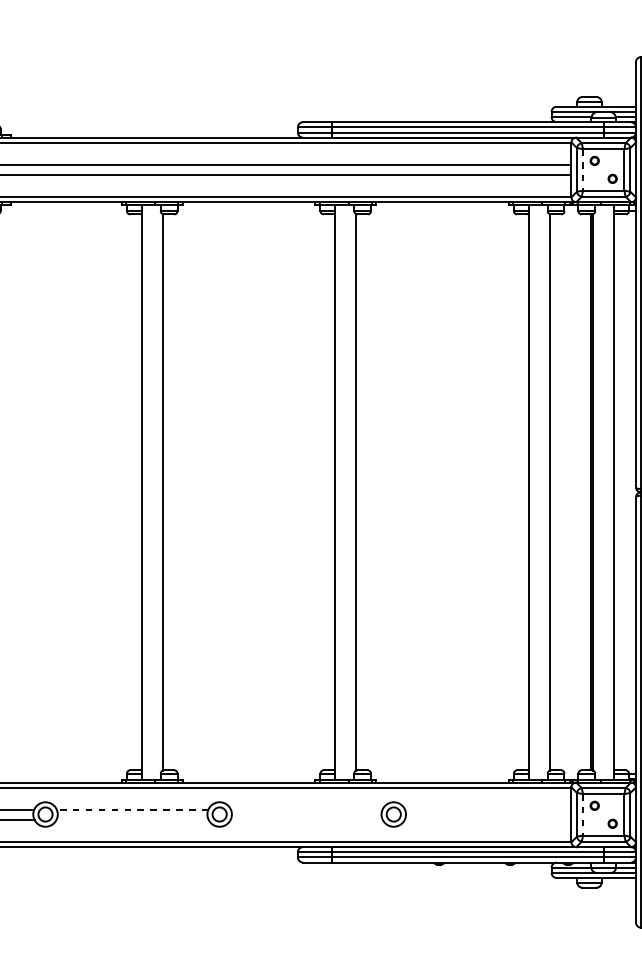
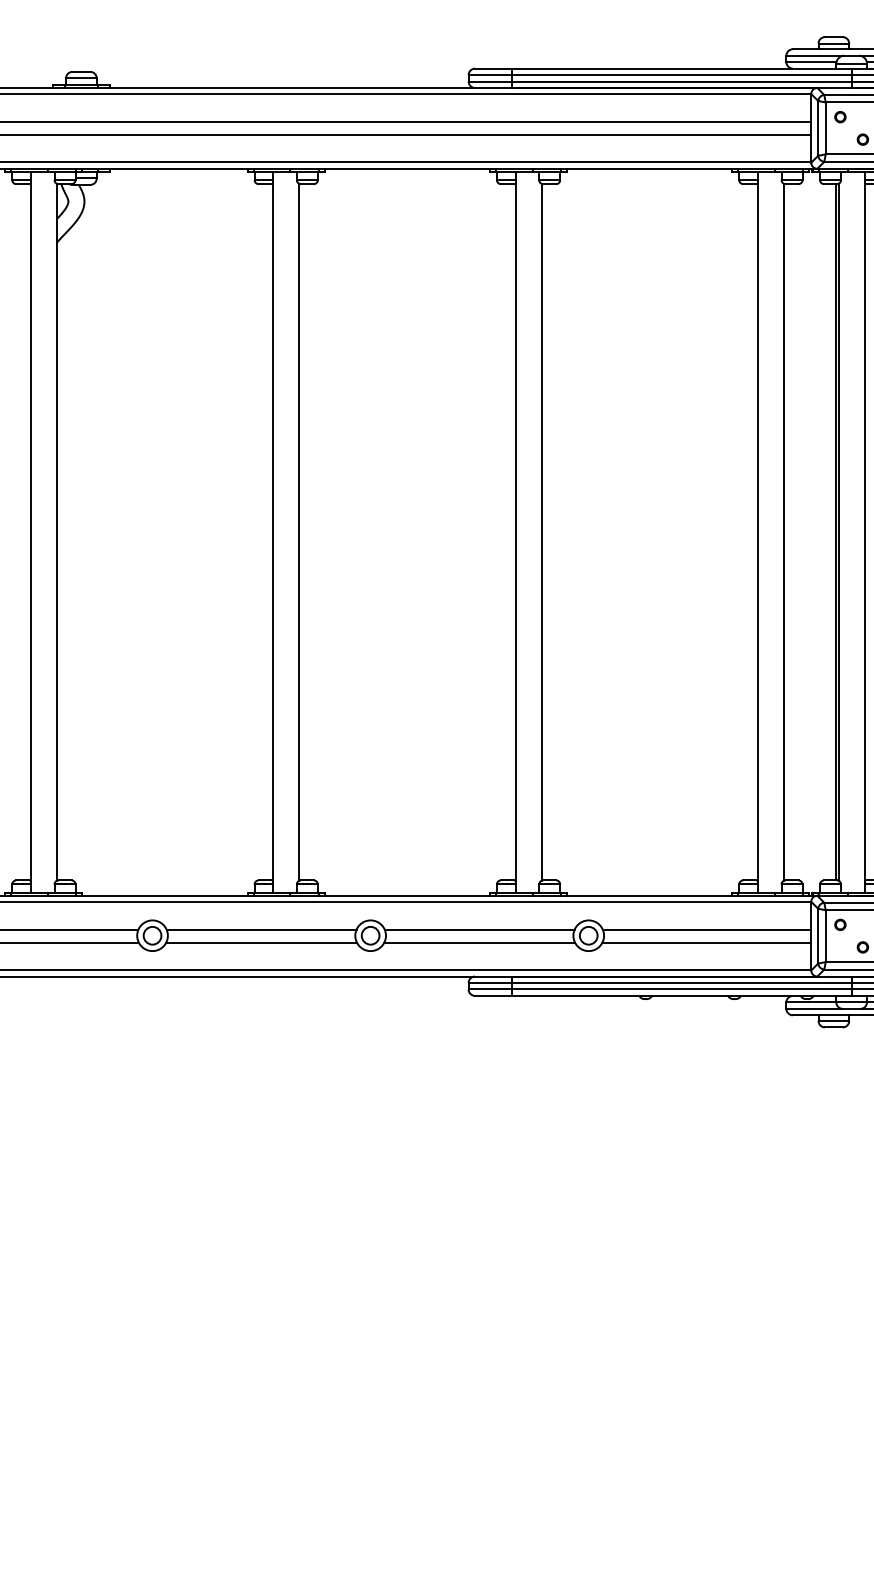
line: (582, 169) -> (825, 128), dashed -> solid
line: (132, 809) -> (261, 929), dashed -> solid
line: (306, 809) -> (479, 929), added
line: (487, 809) -> (706, 929), added
line: (582, 815) -> (825, 936), dashed -> solid
line: (132, 819) -> (261, 942), added
line: (306, 819) -> (479, 942), added
line: (487, 819) -> (706, 942), added

